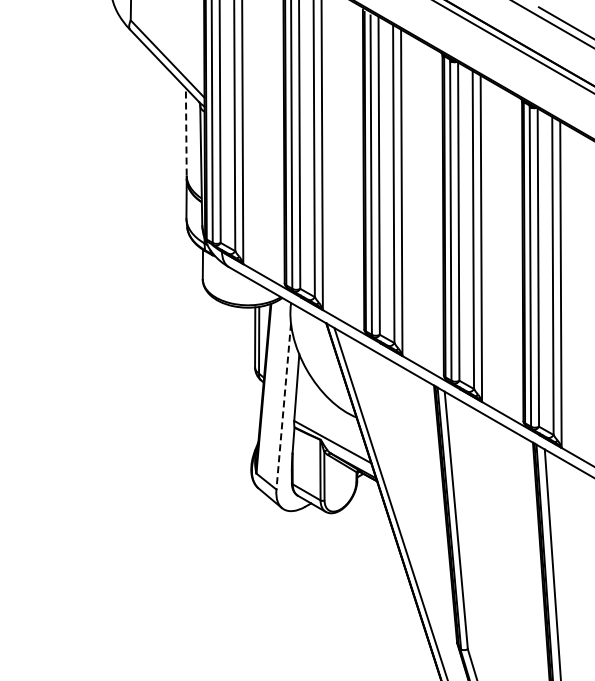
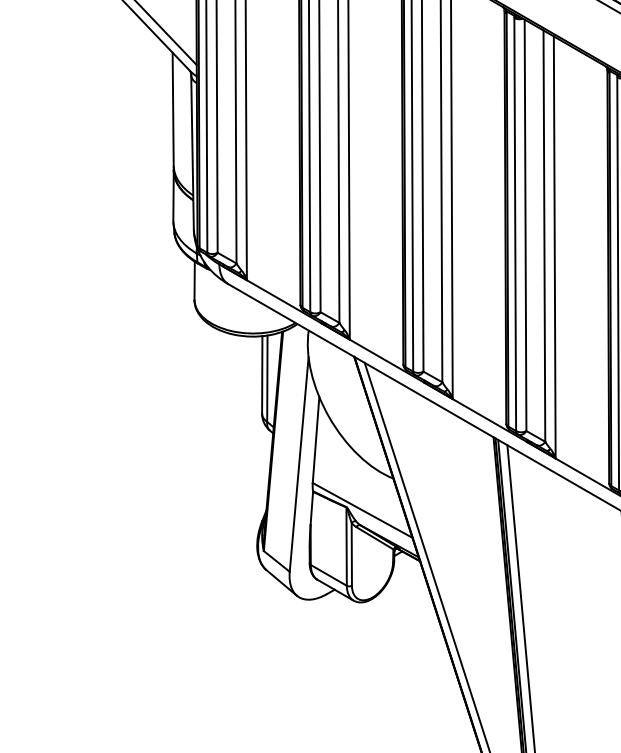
line: (186, 131) -> (173, 108), dashed -> solid
line: (283, 407) -> (298, 465), dashed -> solid

